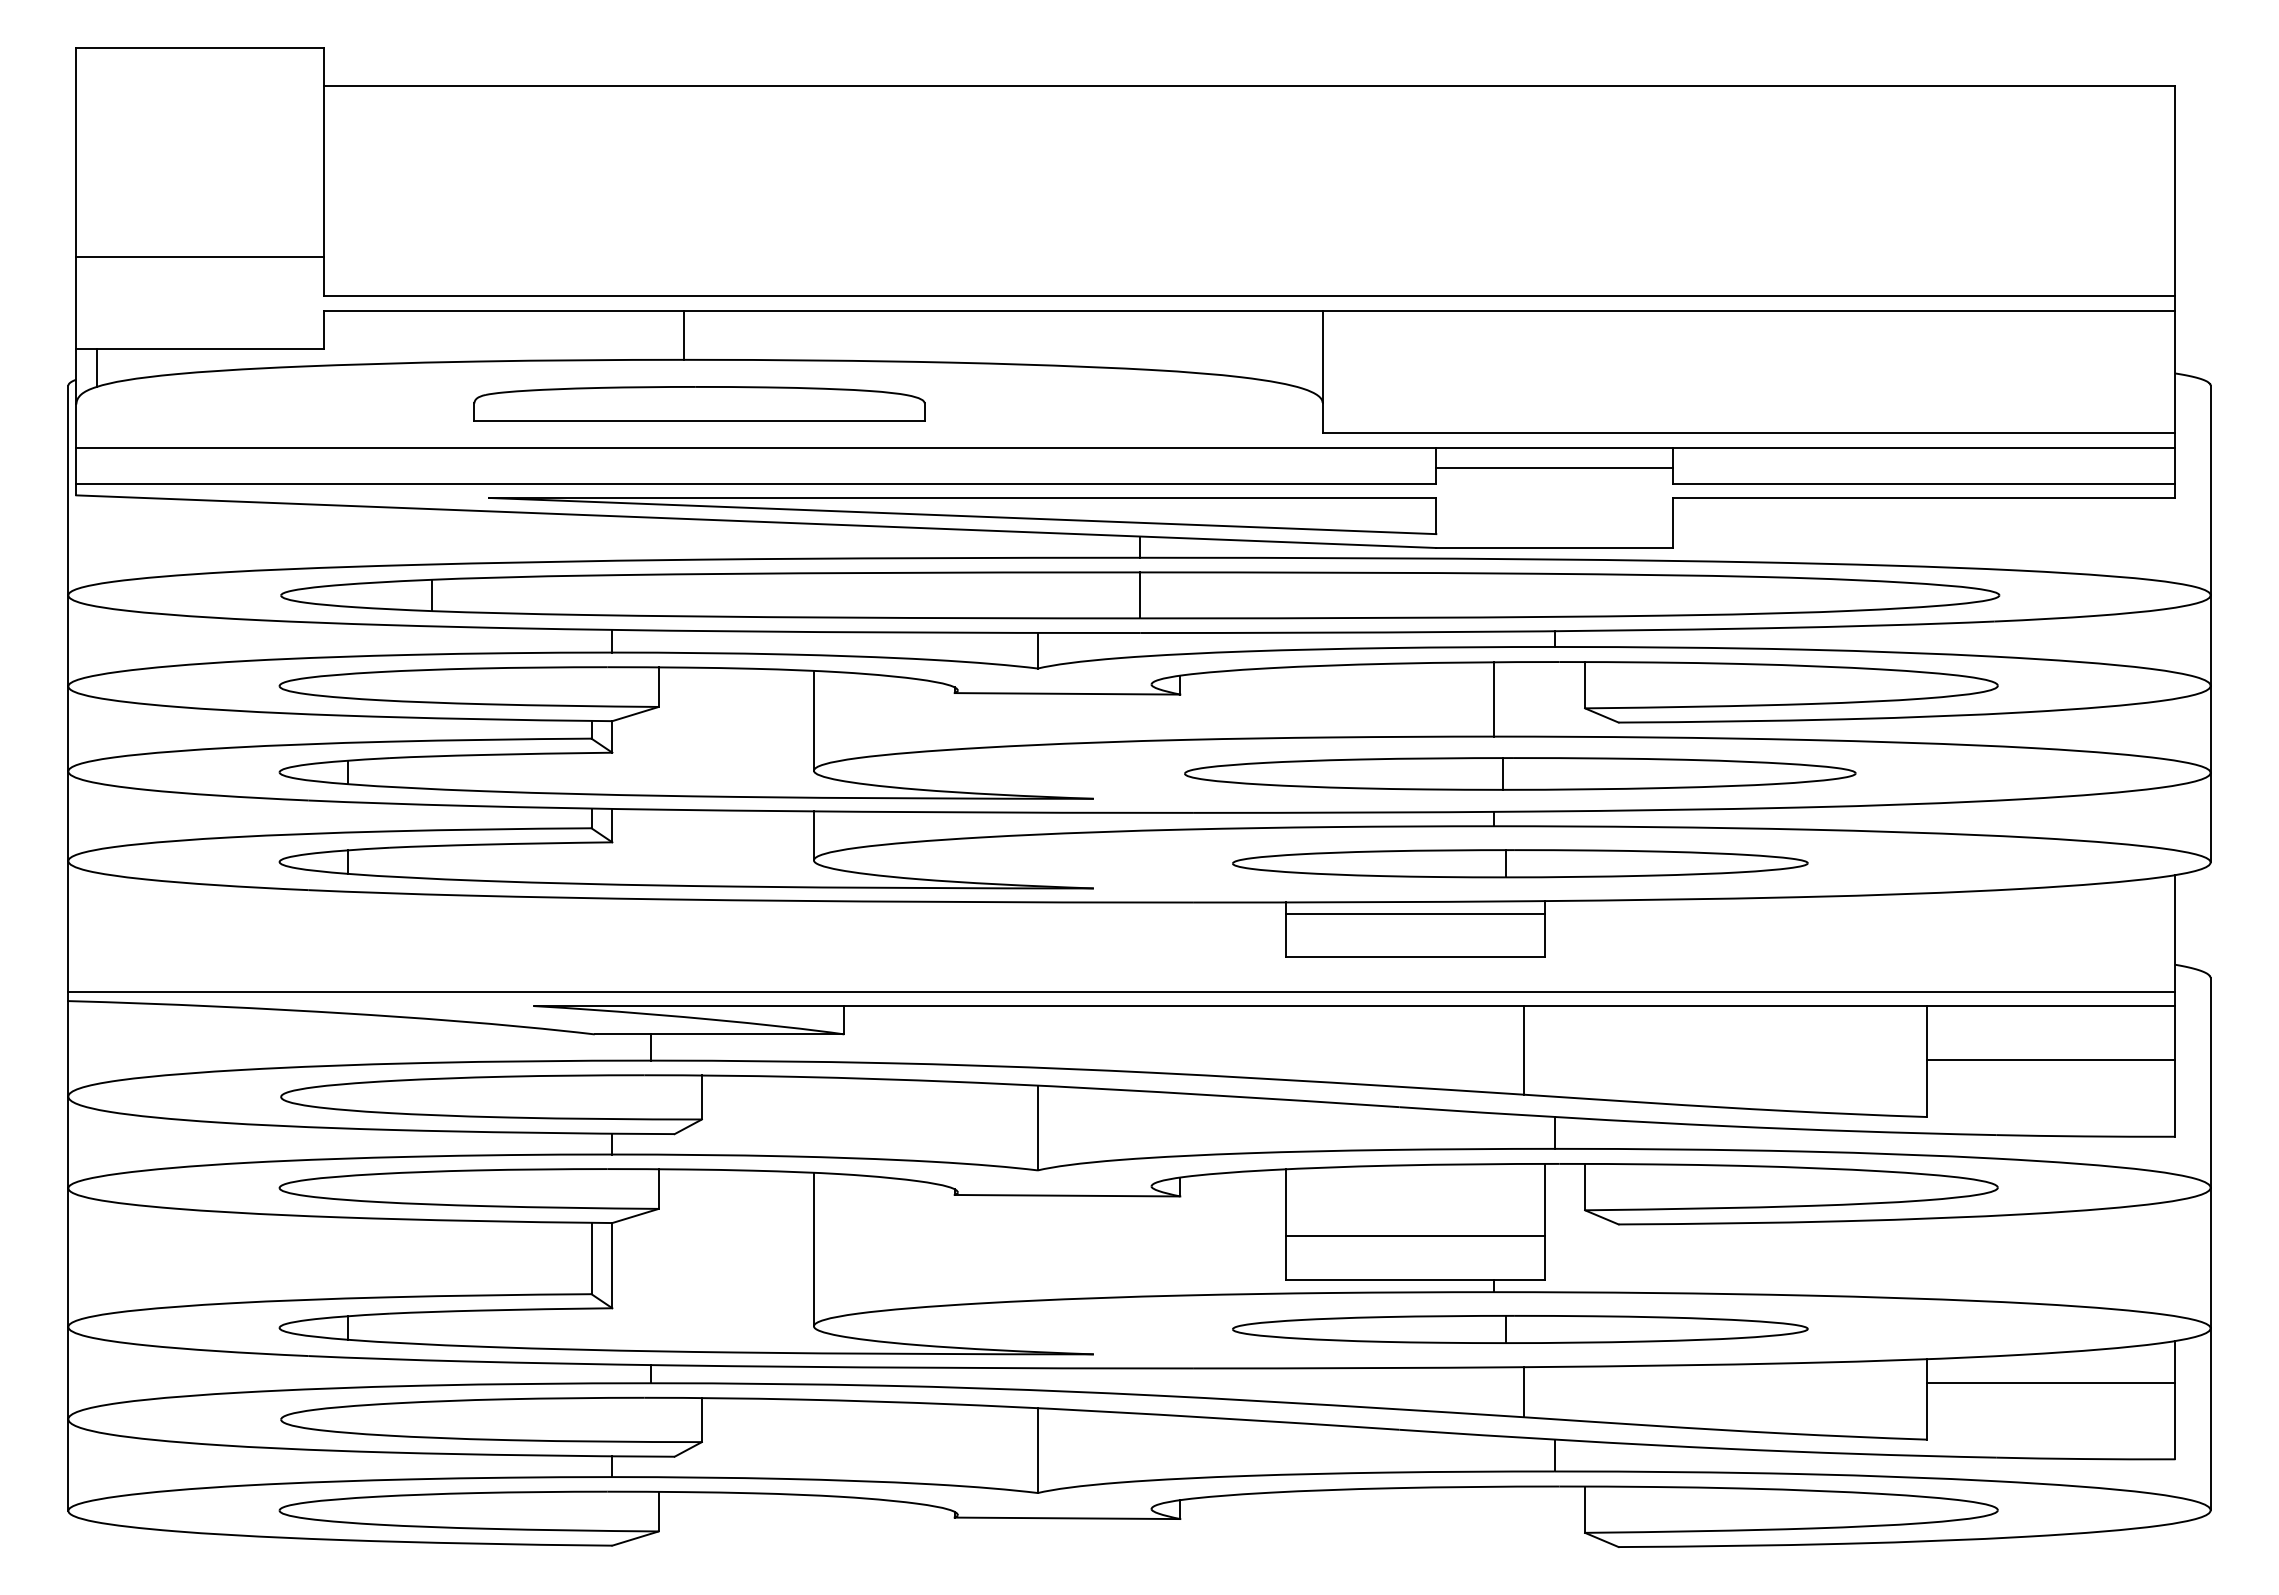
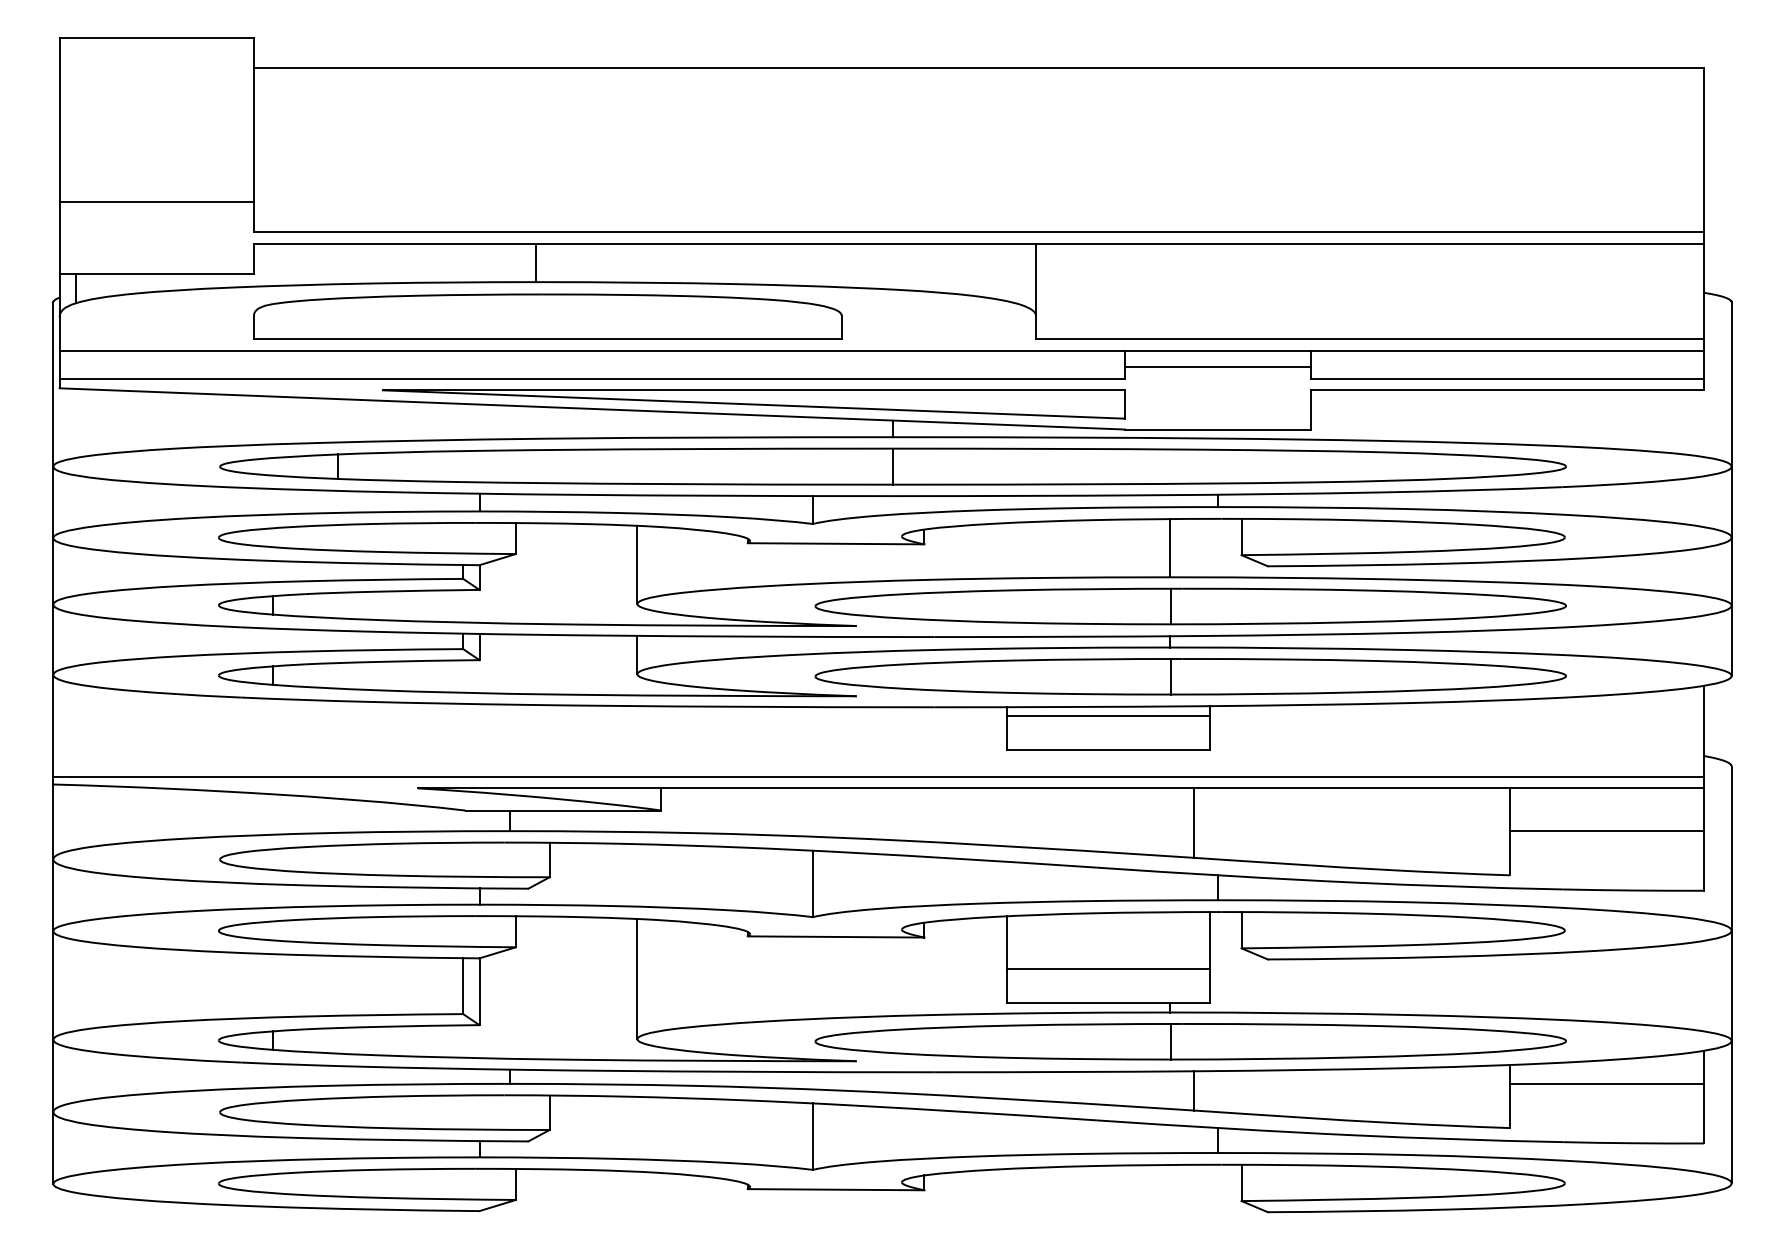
part: (699, 403) -> (547, 316), size x1.67
part: (1520, 773) -> (1190, 606), size x1.43
part: (1520, 863) -> (1190, 676), size x1.67
part: (1520, 1329) -> (1190, 1041), size x1.67

